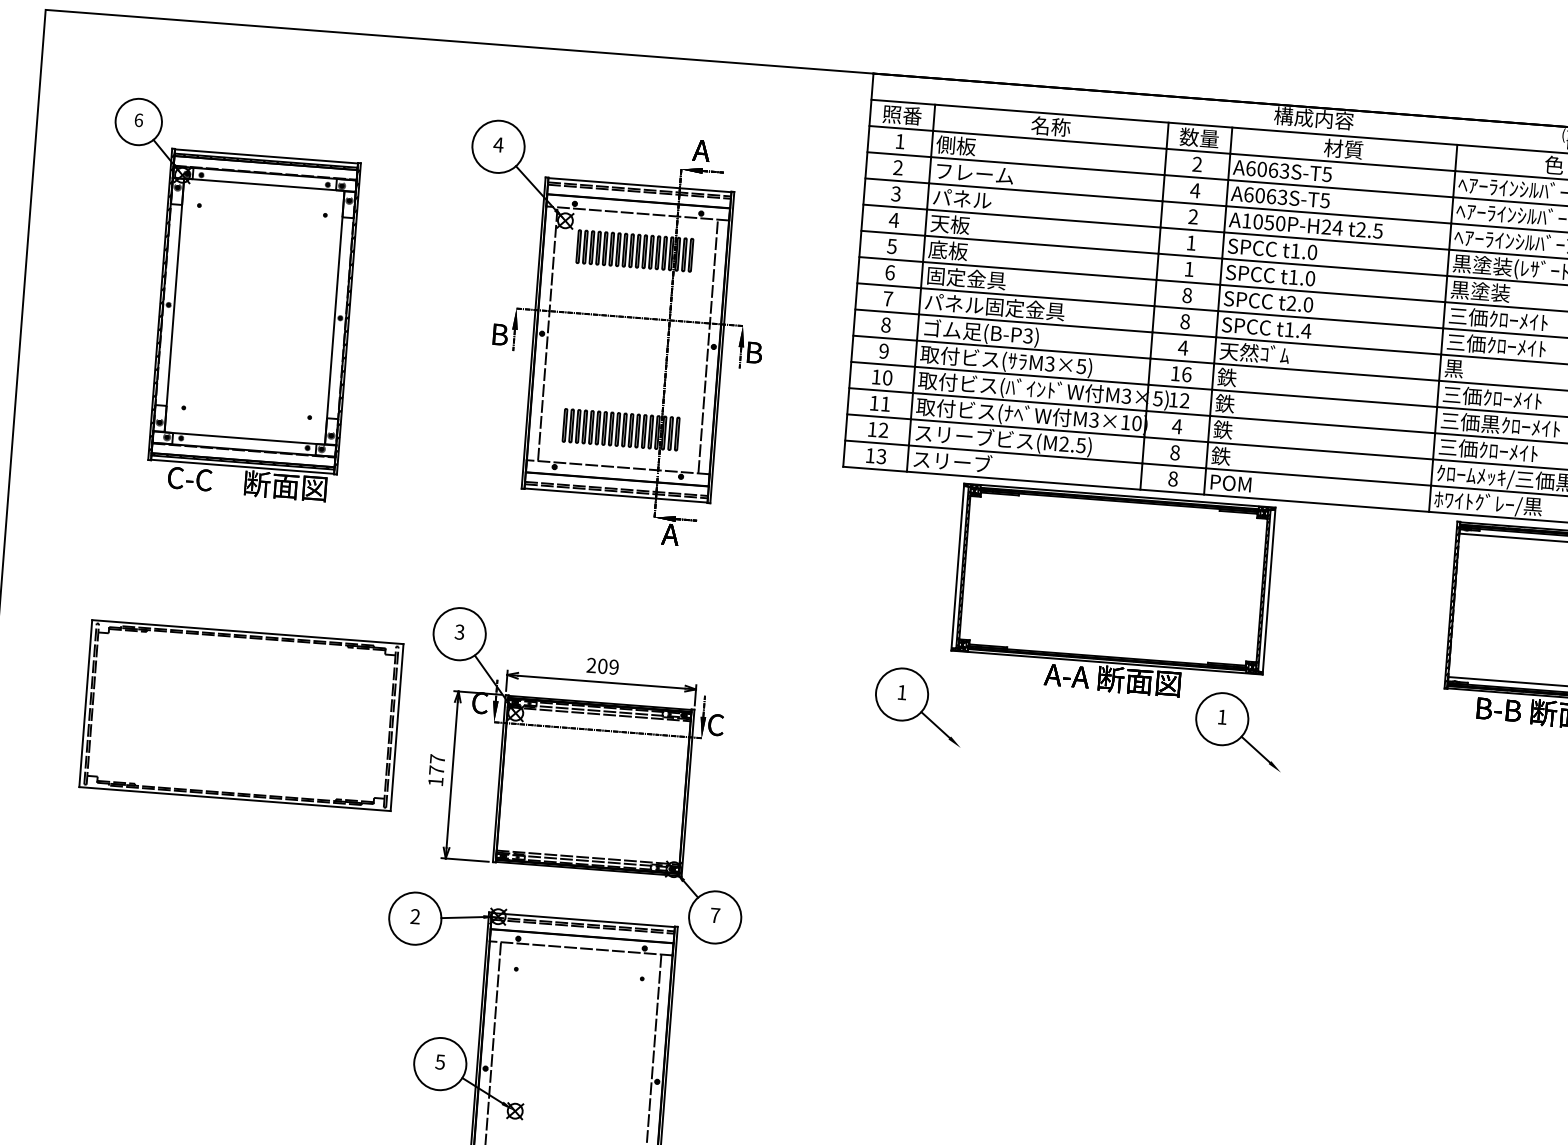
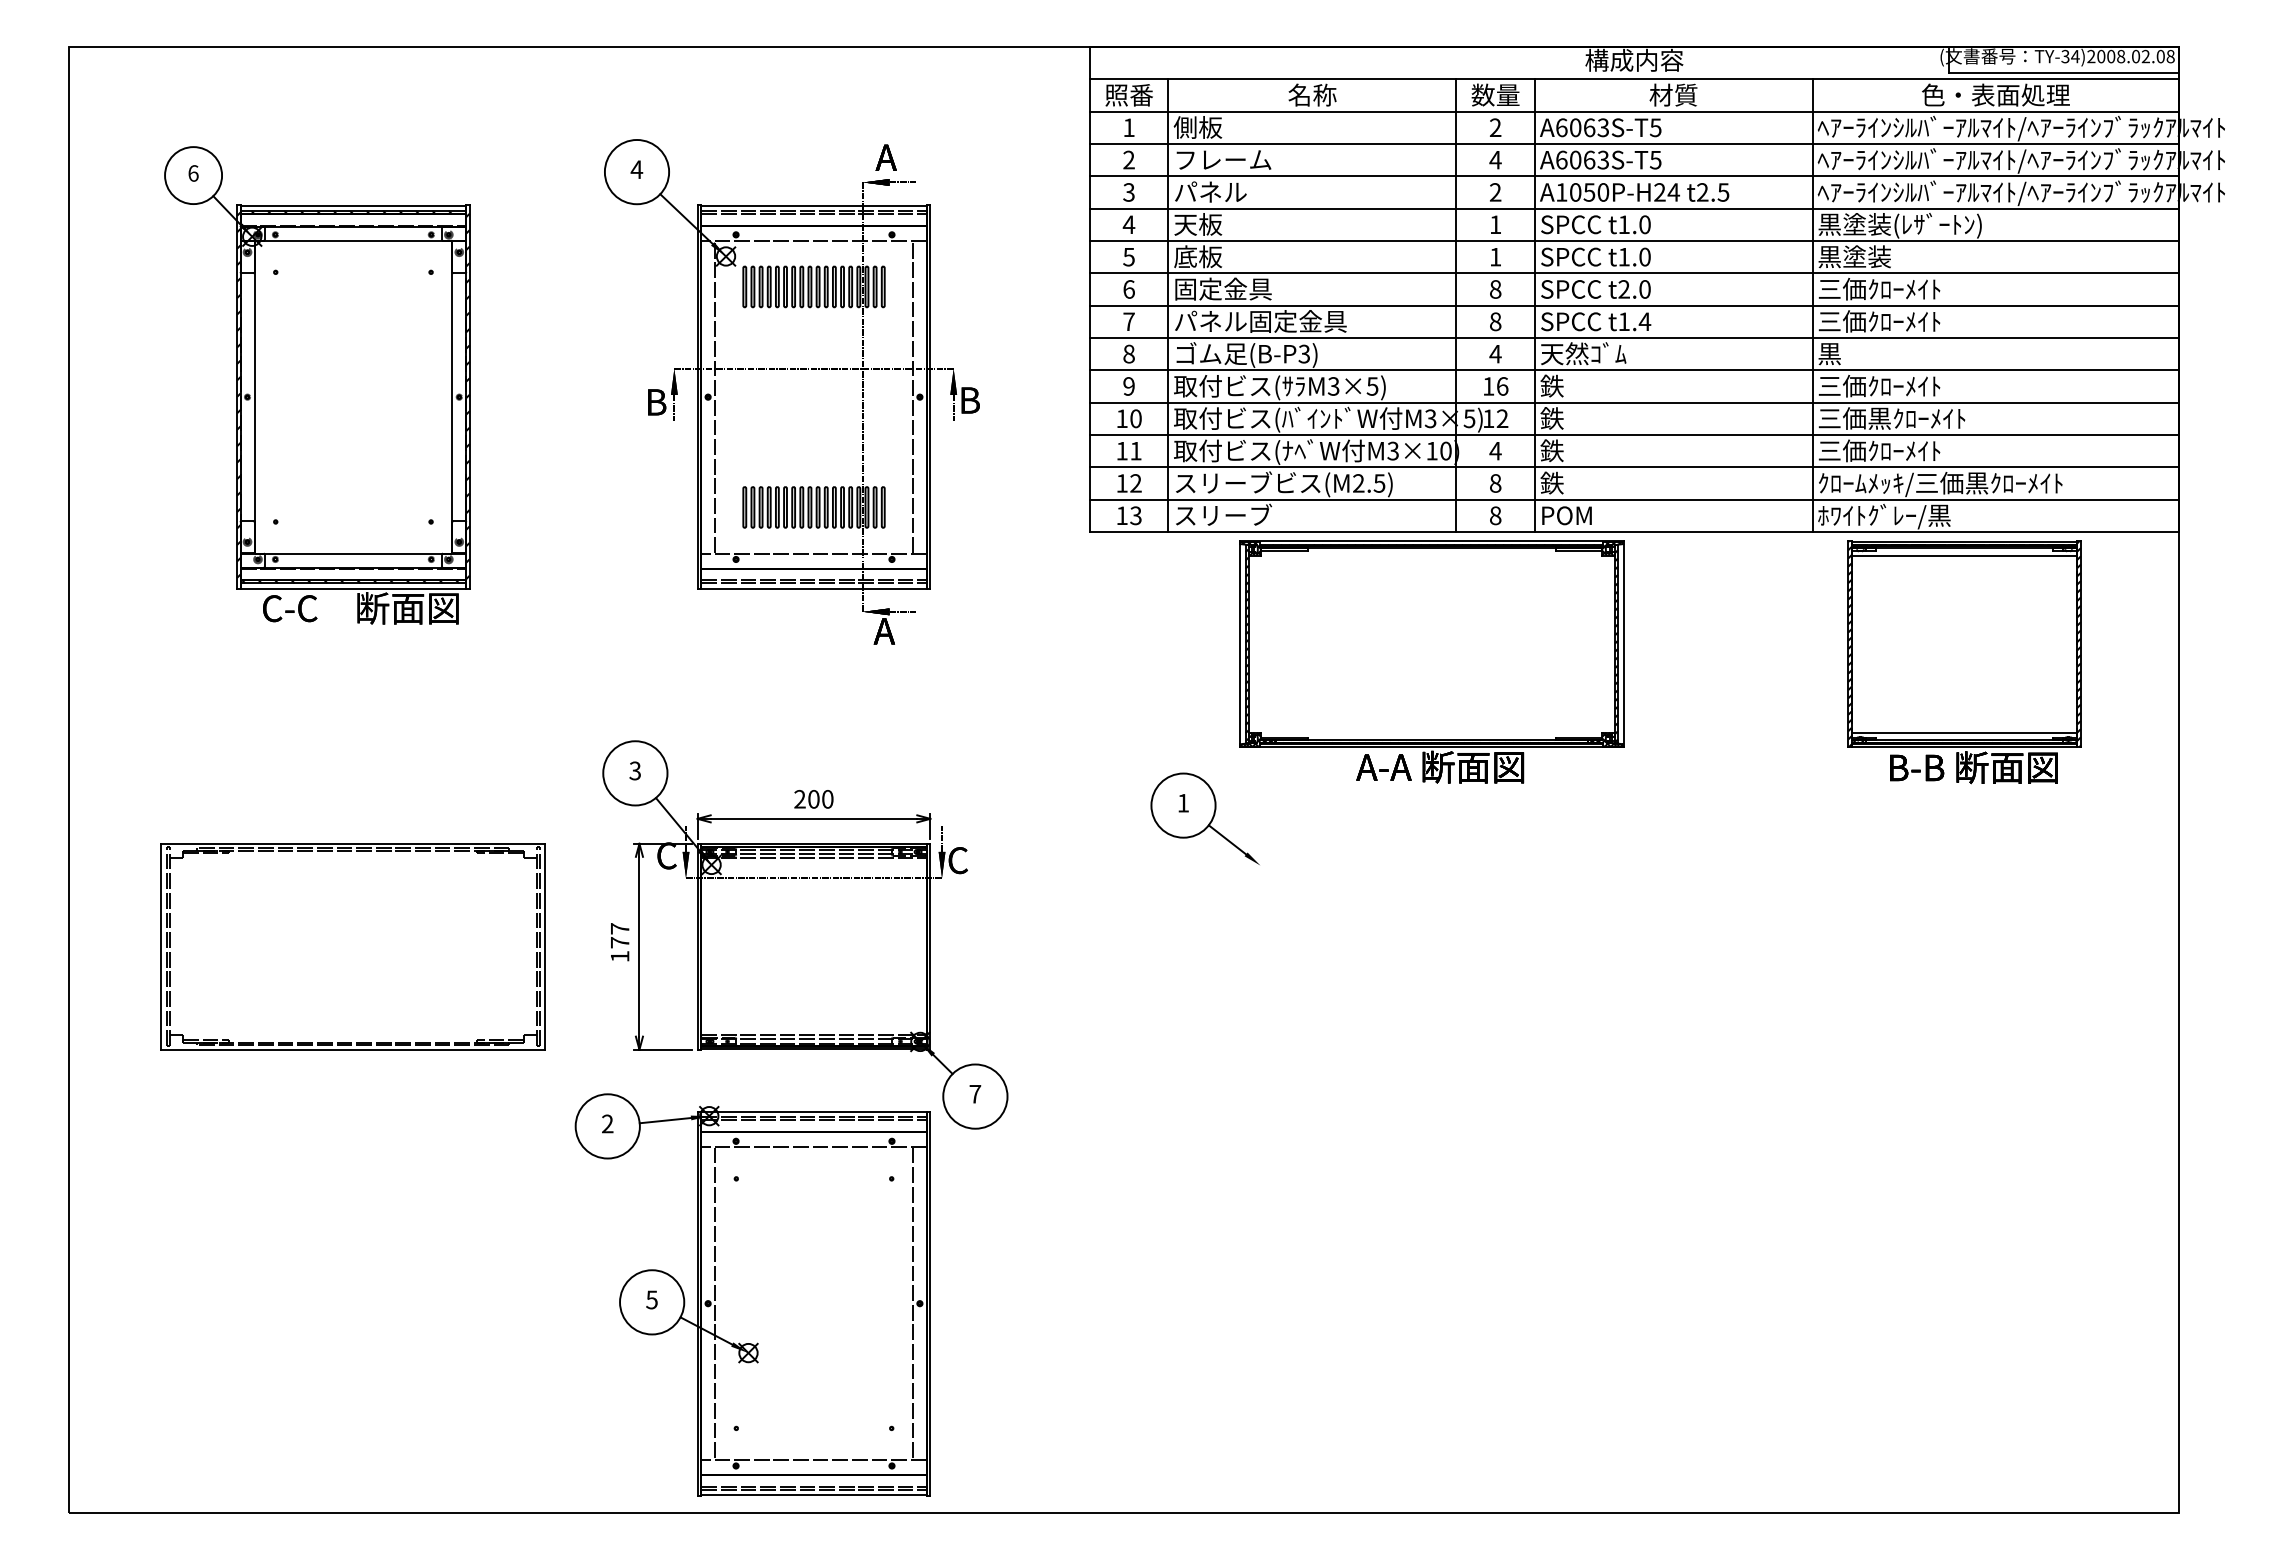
text: (613, 667) -> (827, 799), 209 -> 200
part: (240, 715) -> (352, 946), moved
part: (1238, 730) -> (1599, 818), removed

